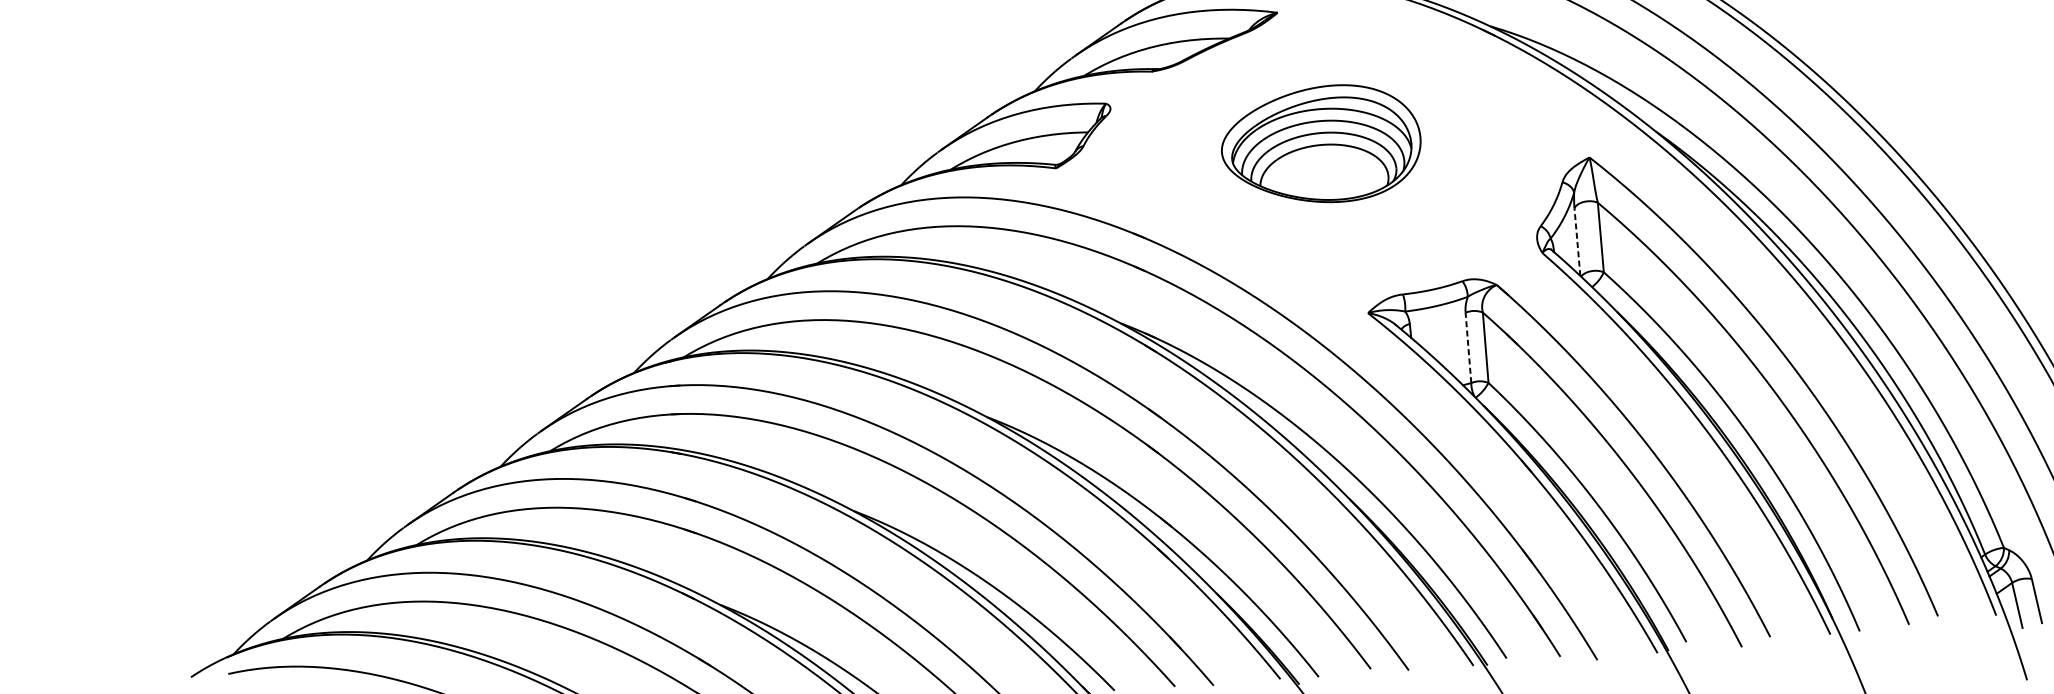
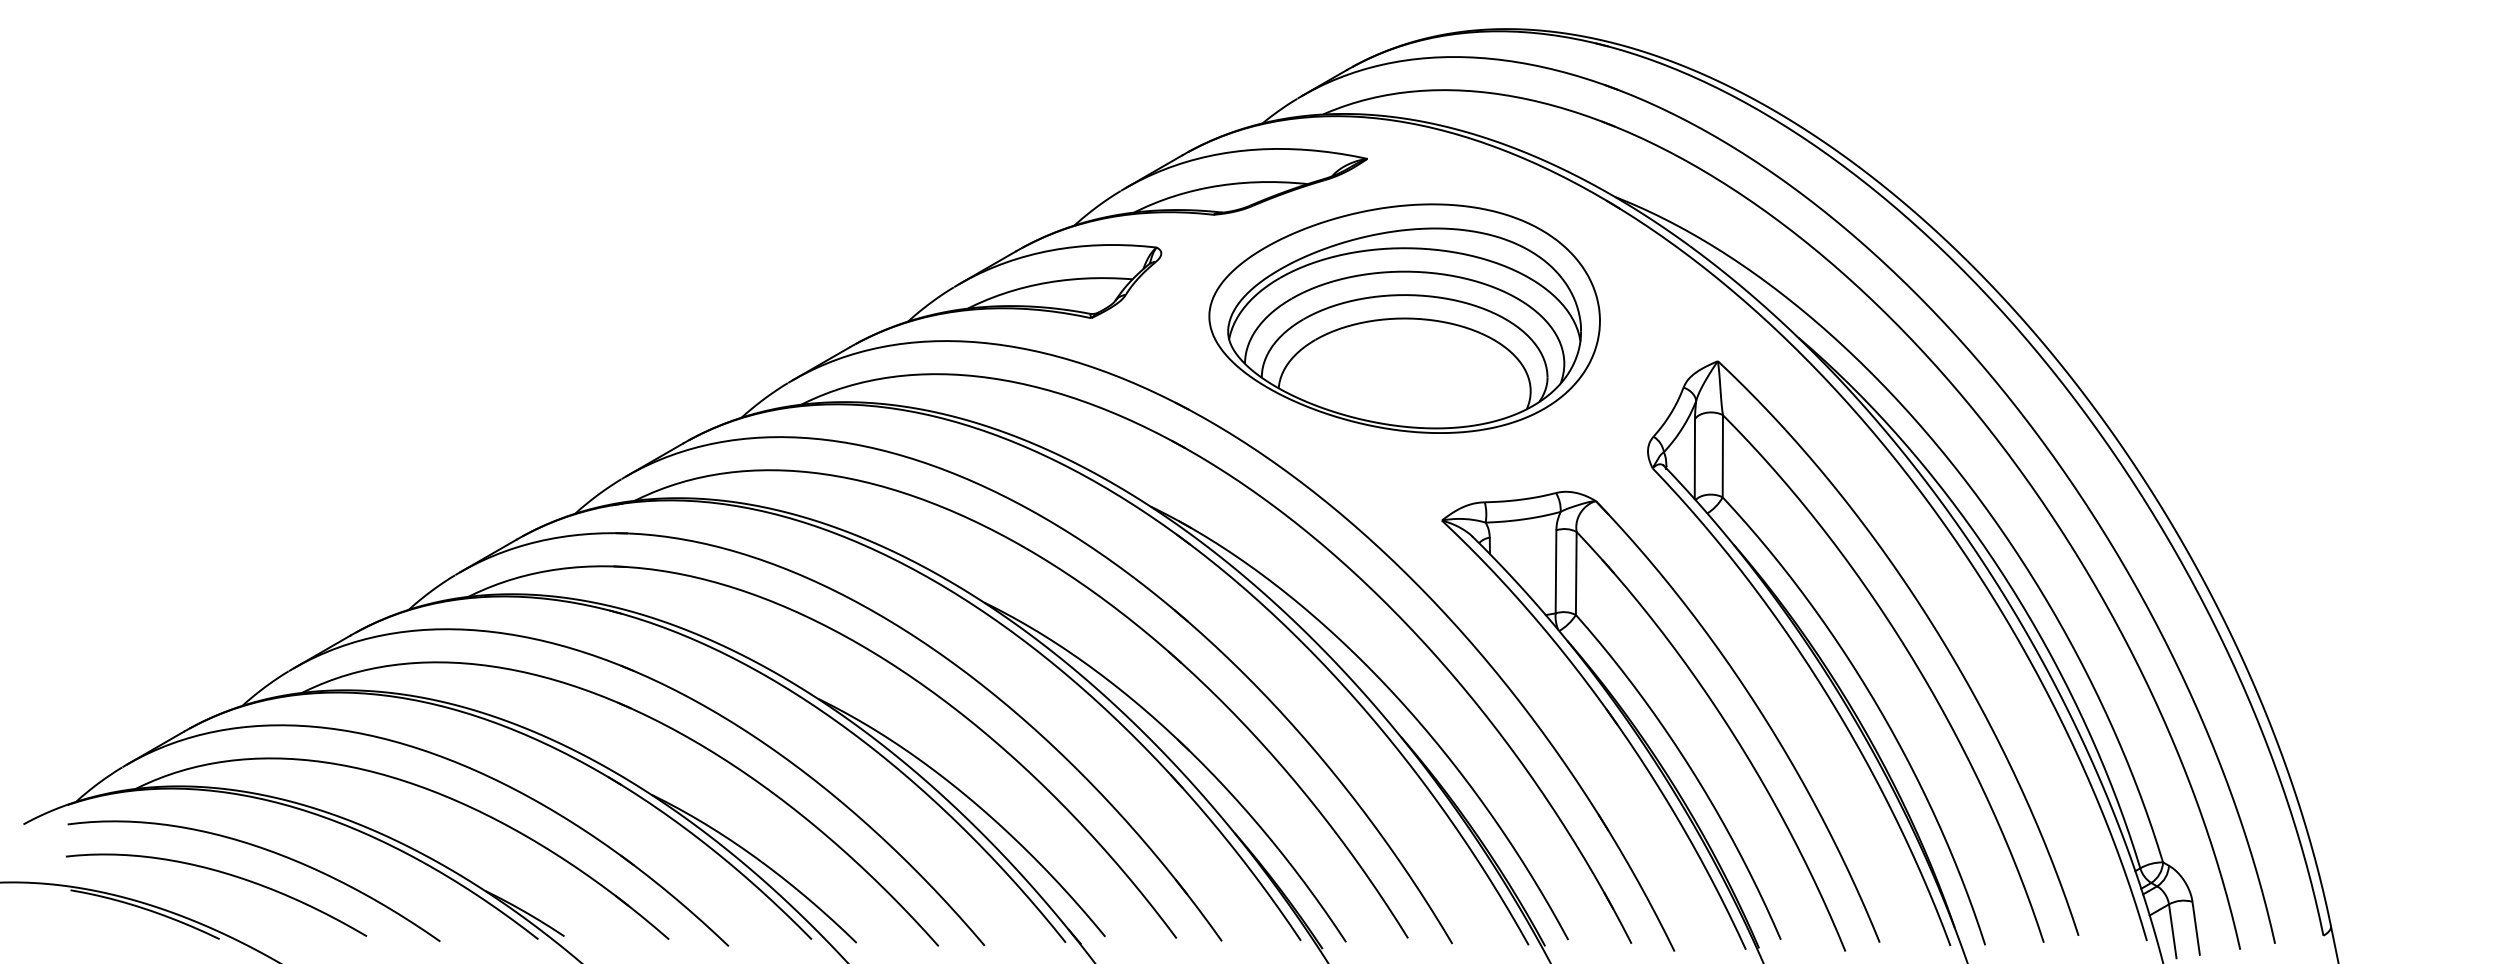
part: (1321, 145) -> (1404, 318), size x1.67
line: (1577, 242) -> (1694, 459), dashed -> solid
line: (1468, 347) -> (1556, 571), dashed -> solid

